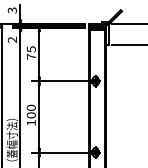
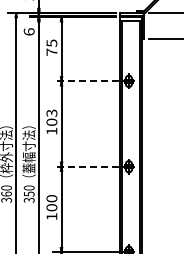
text: (11, 39) -> (28, 31), 2 -> 6
line: (59, 81) -> (85, 81), solid -> dashed
text: (31, 107) -> (51, 112), 100 -> 103
line: (59, 152) -> (85, 166), solid -> dashed

